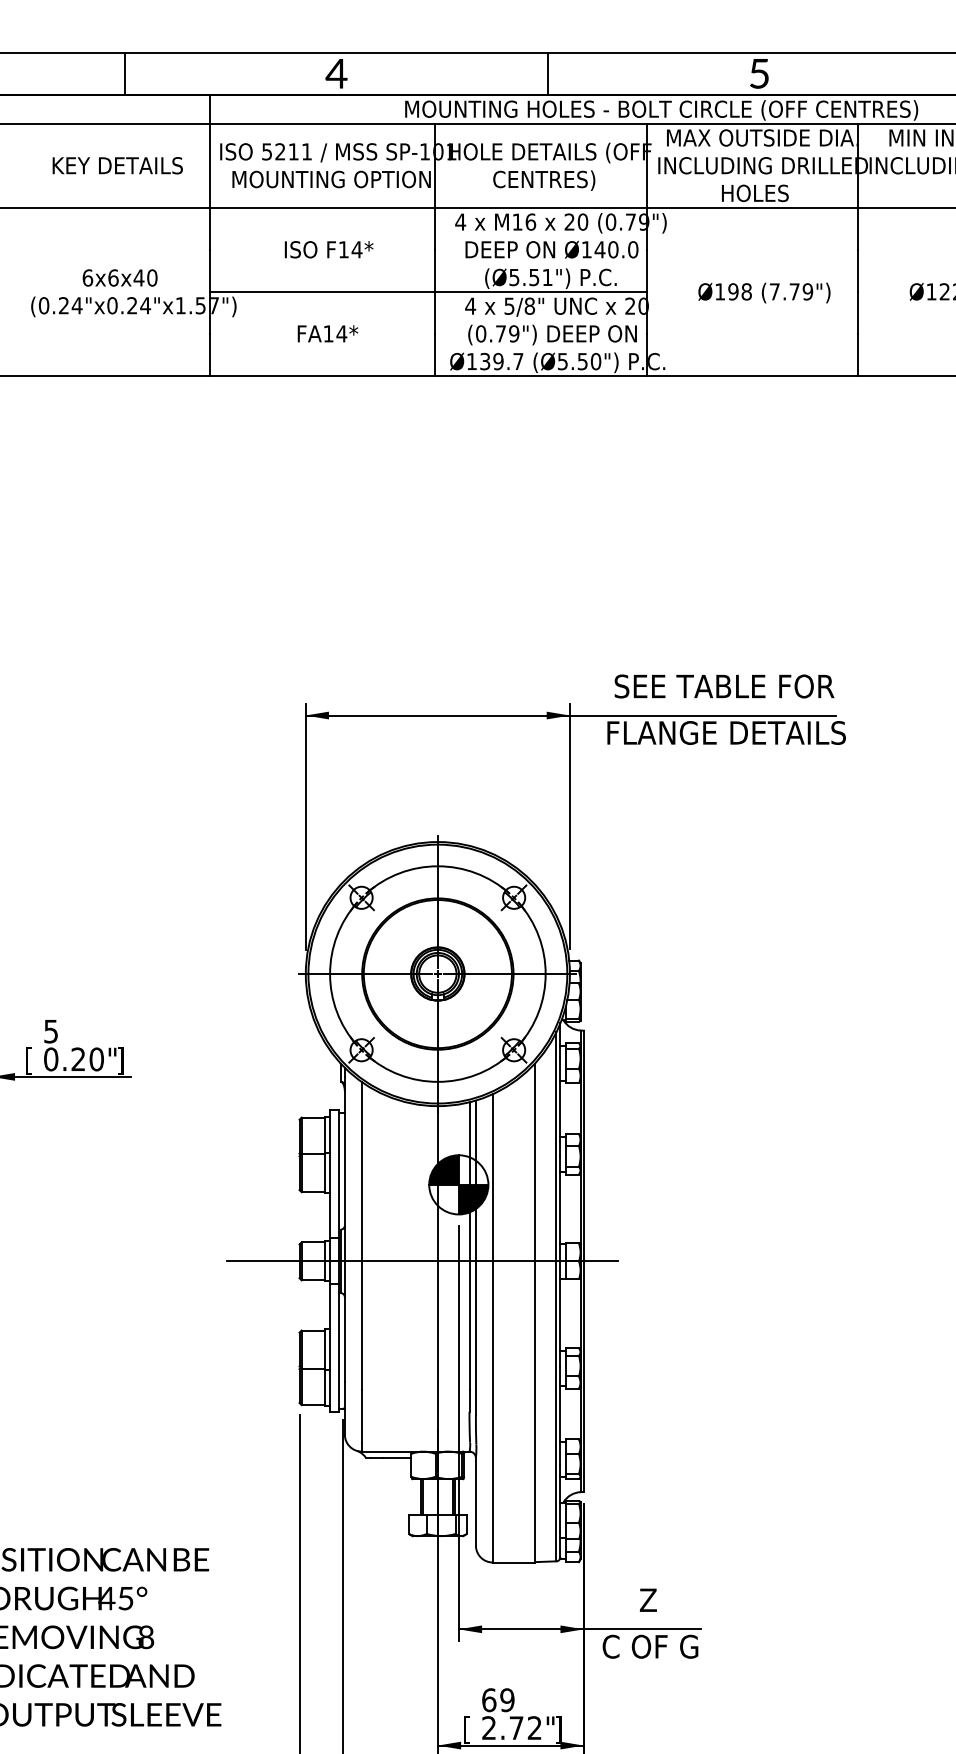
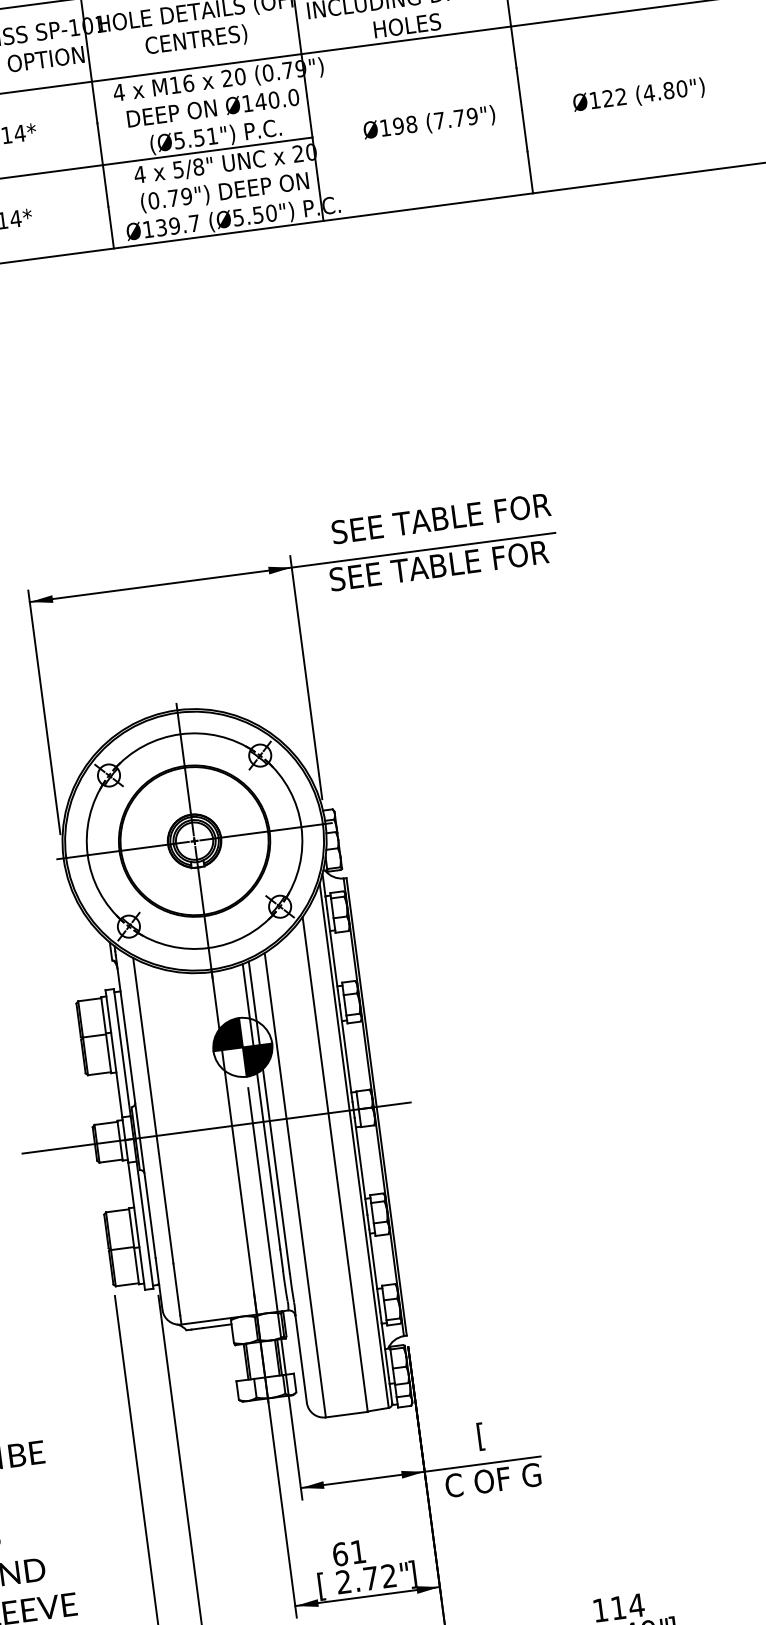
text: (725, 732) -> (448, 564), FLANGE DETAILS -> SEE TABLE FOR
text: (647, 1601) -> (484, 1435), Z -> [
text: (507, 1700) -> (358, 1552), 69 -> 61

